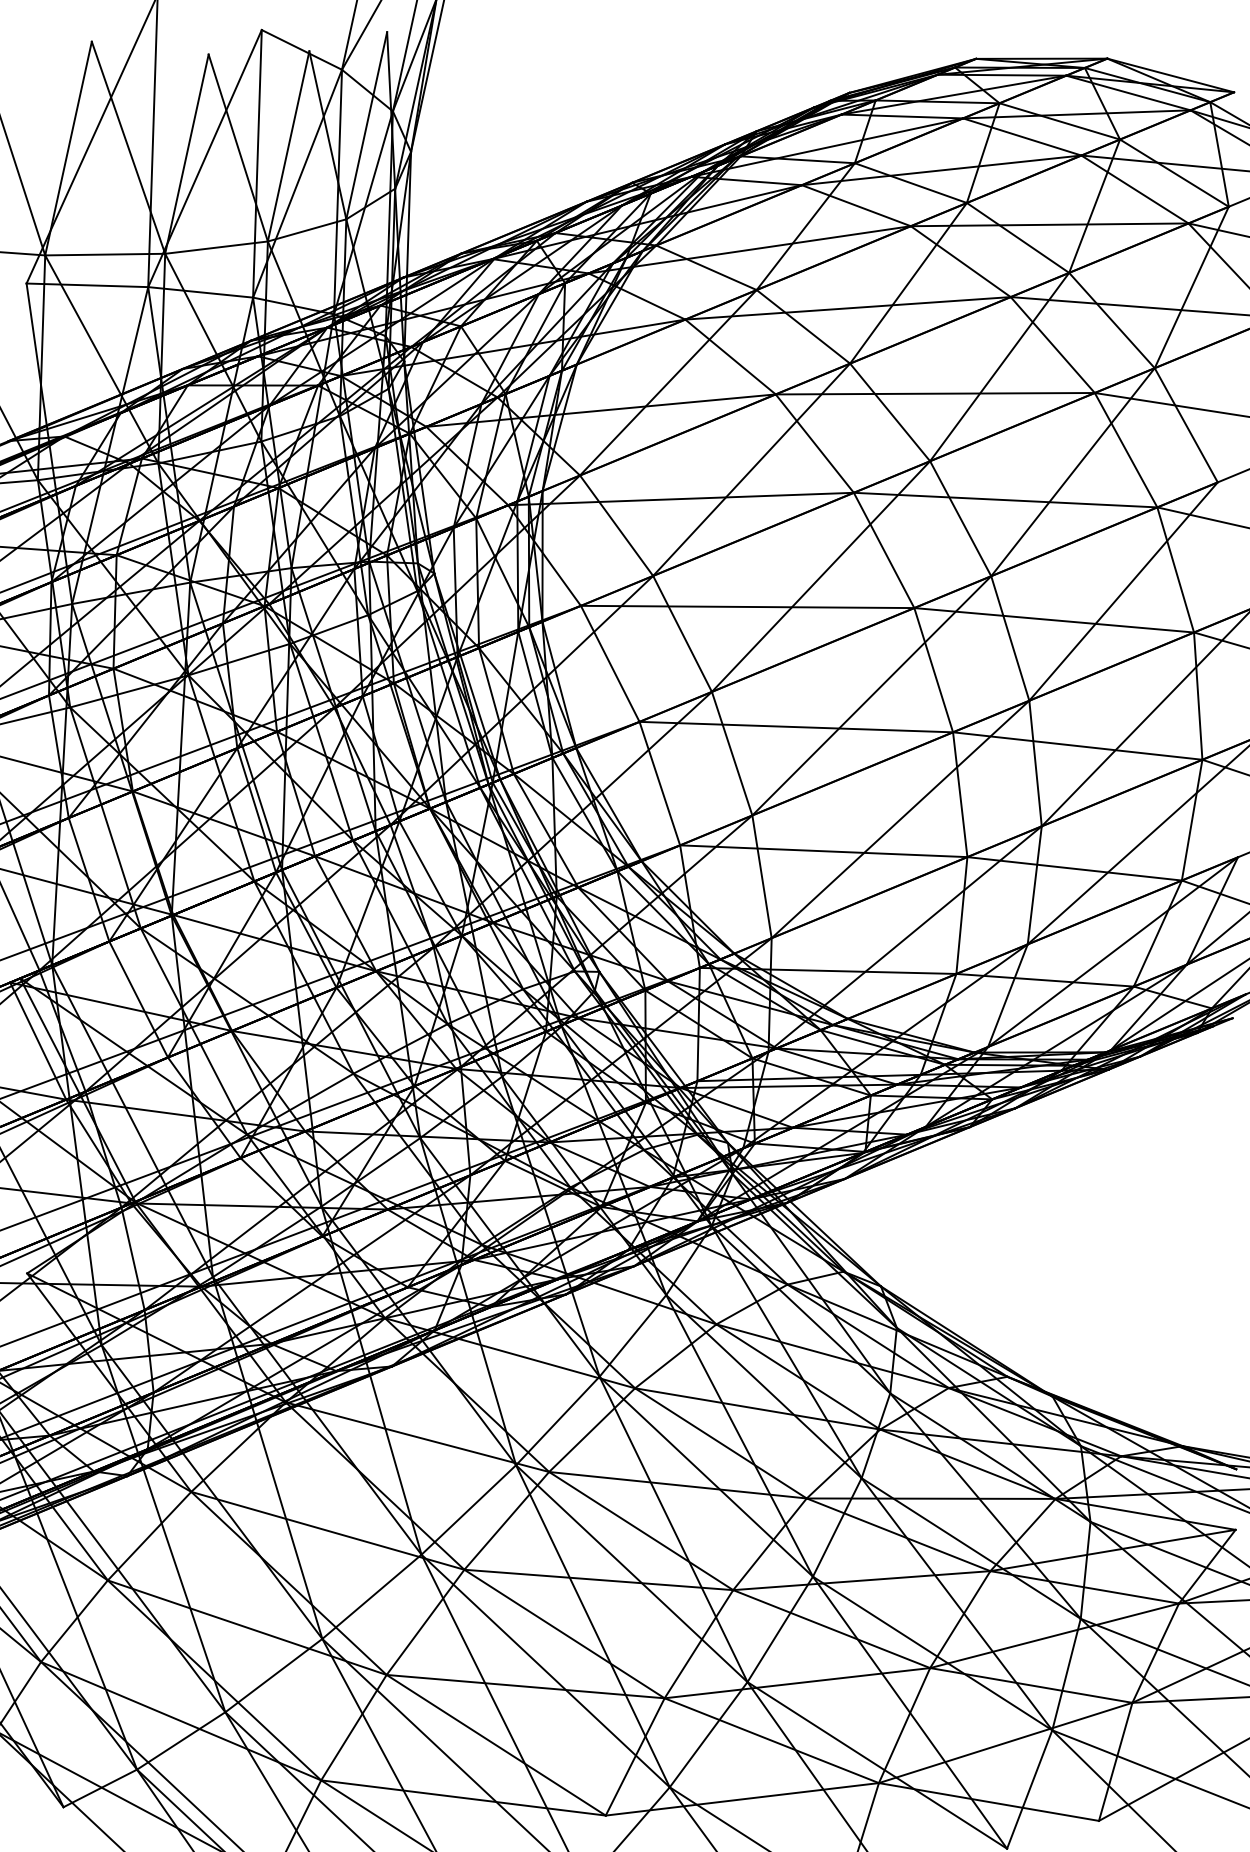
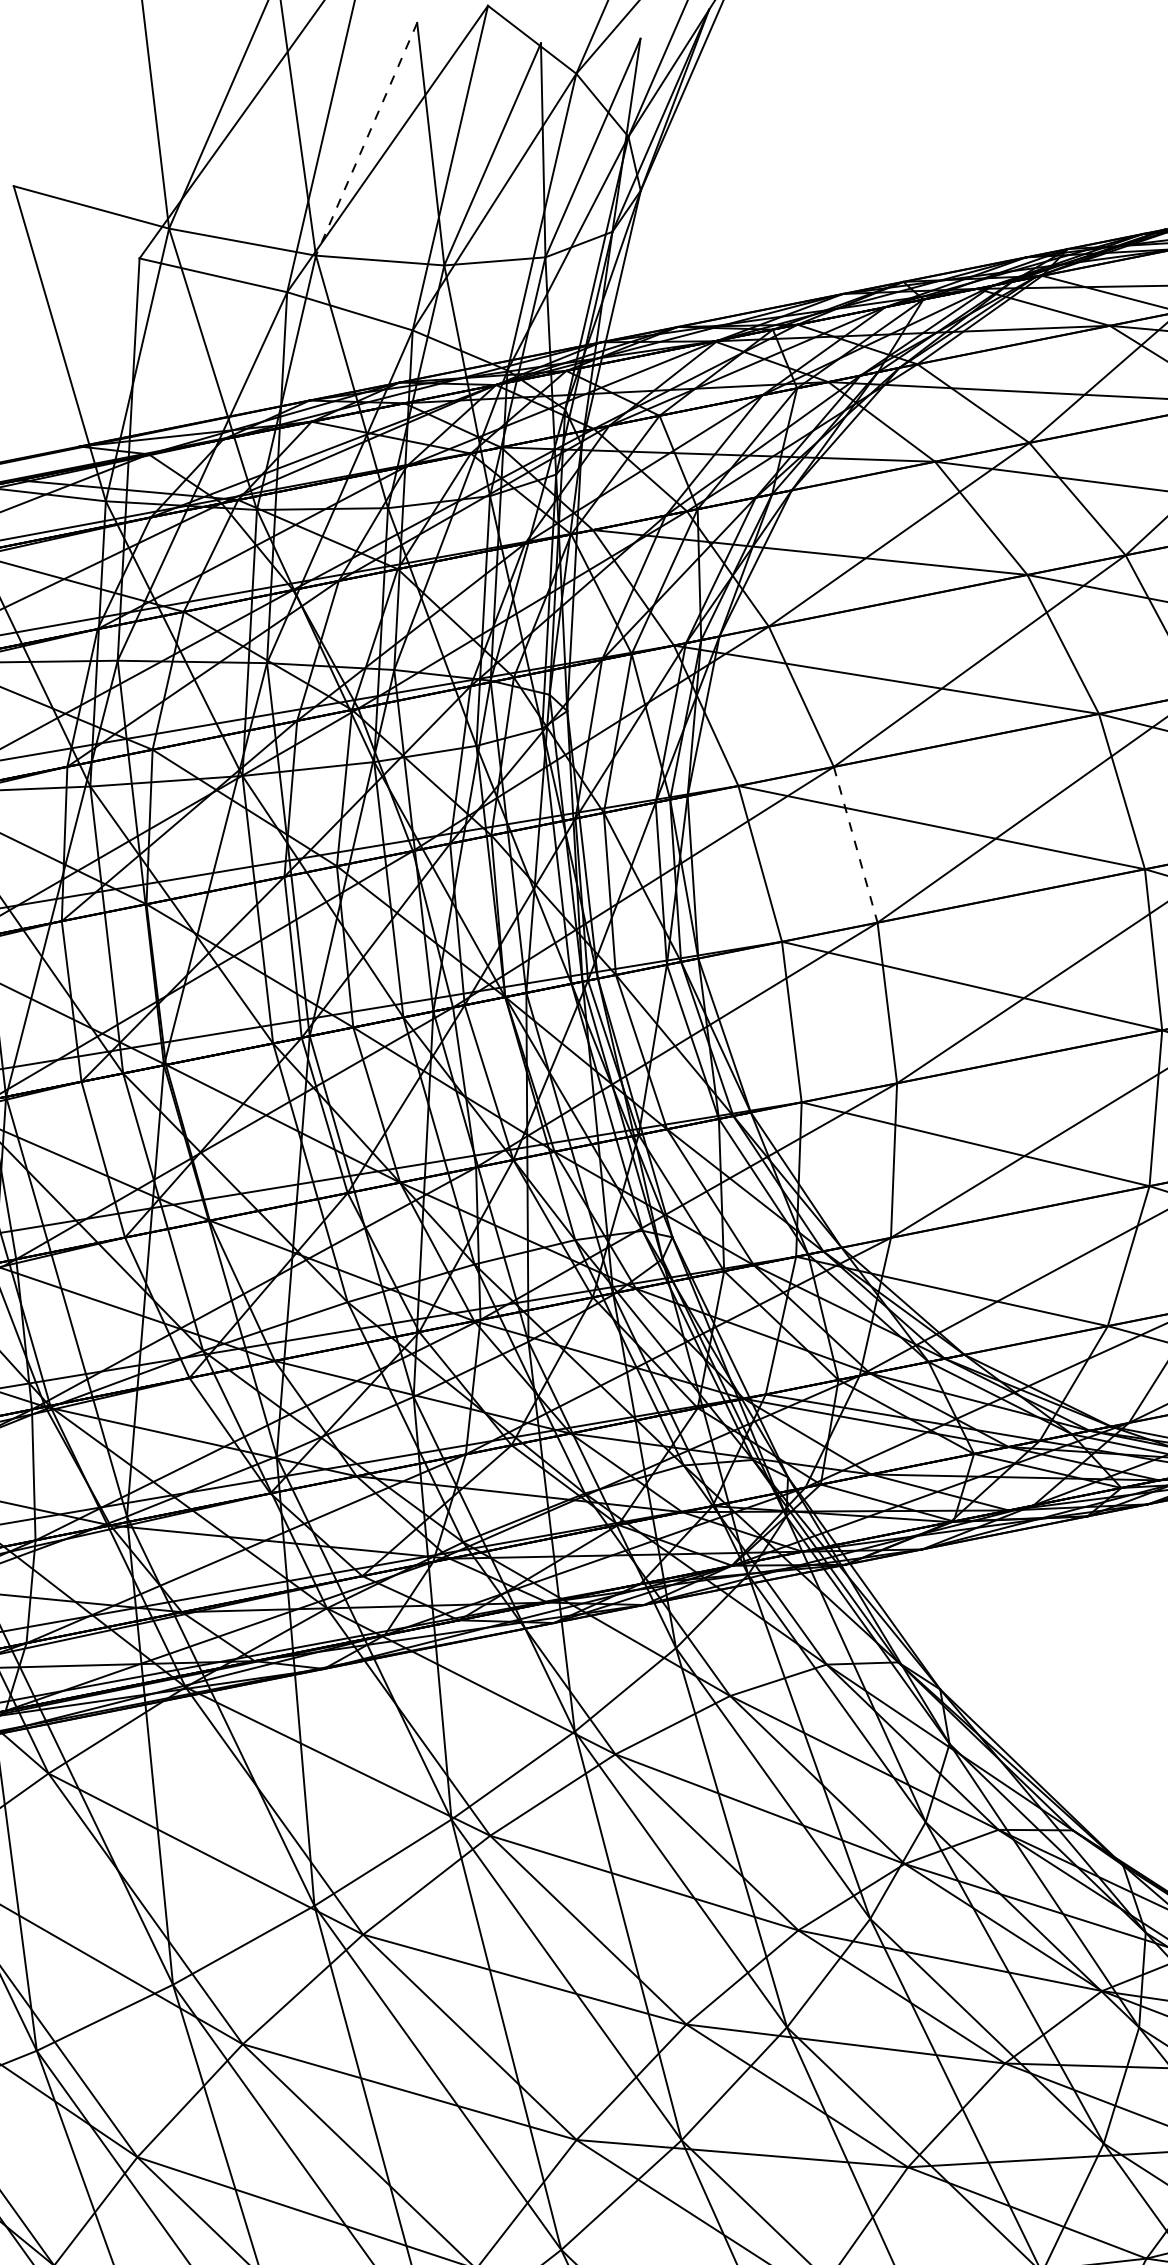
line: (186, 154) -> (365, 139), solid -> dashed
line: (682, 633) -> (855, 844), solid -> dashed

